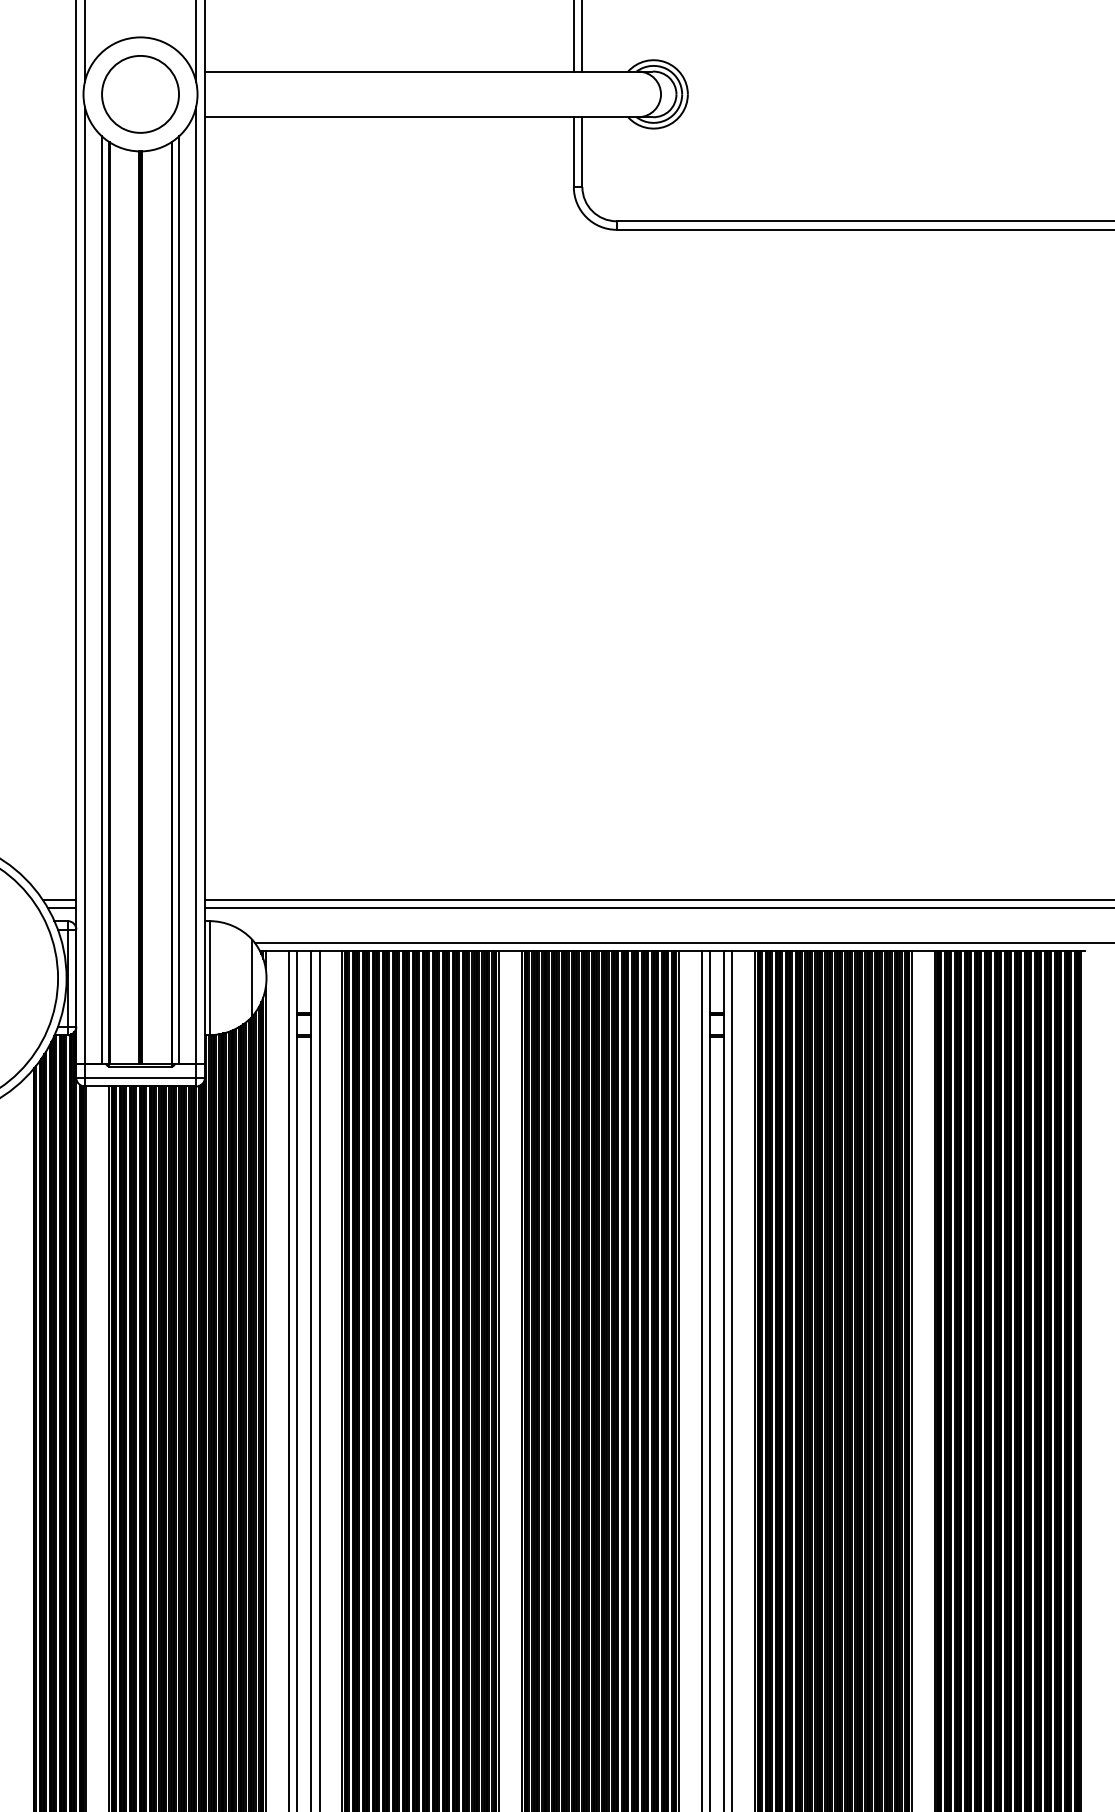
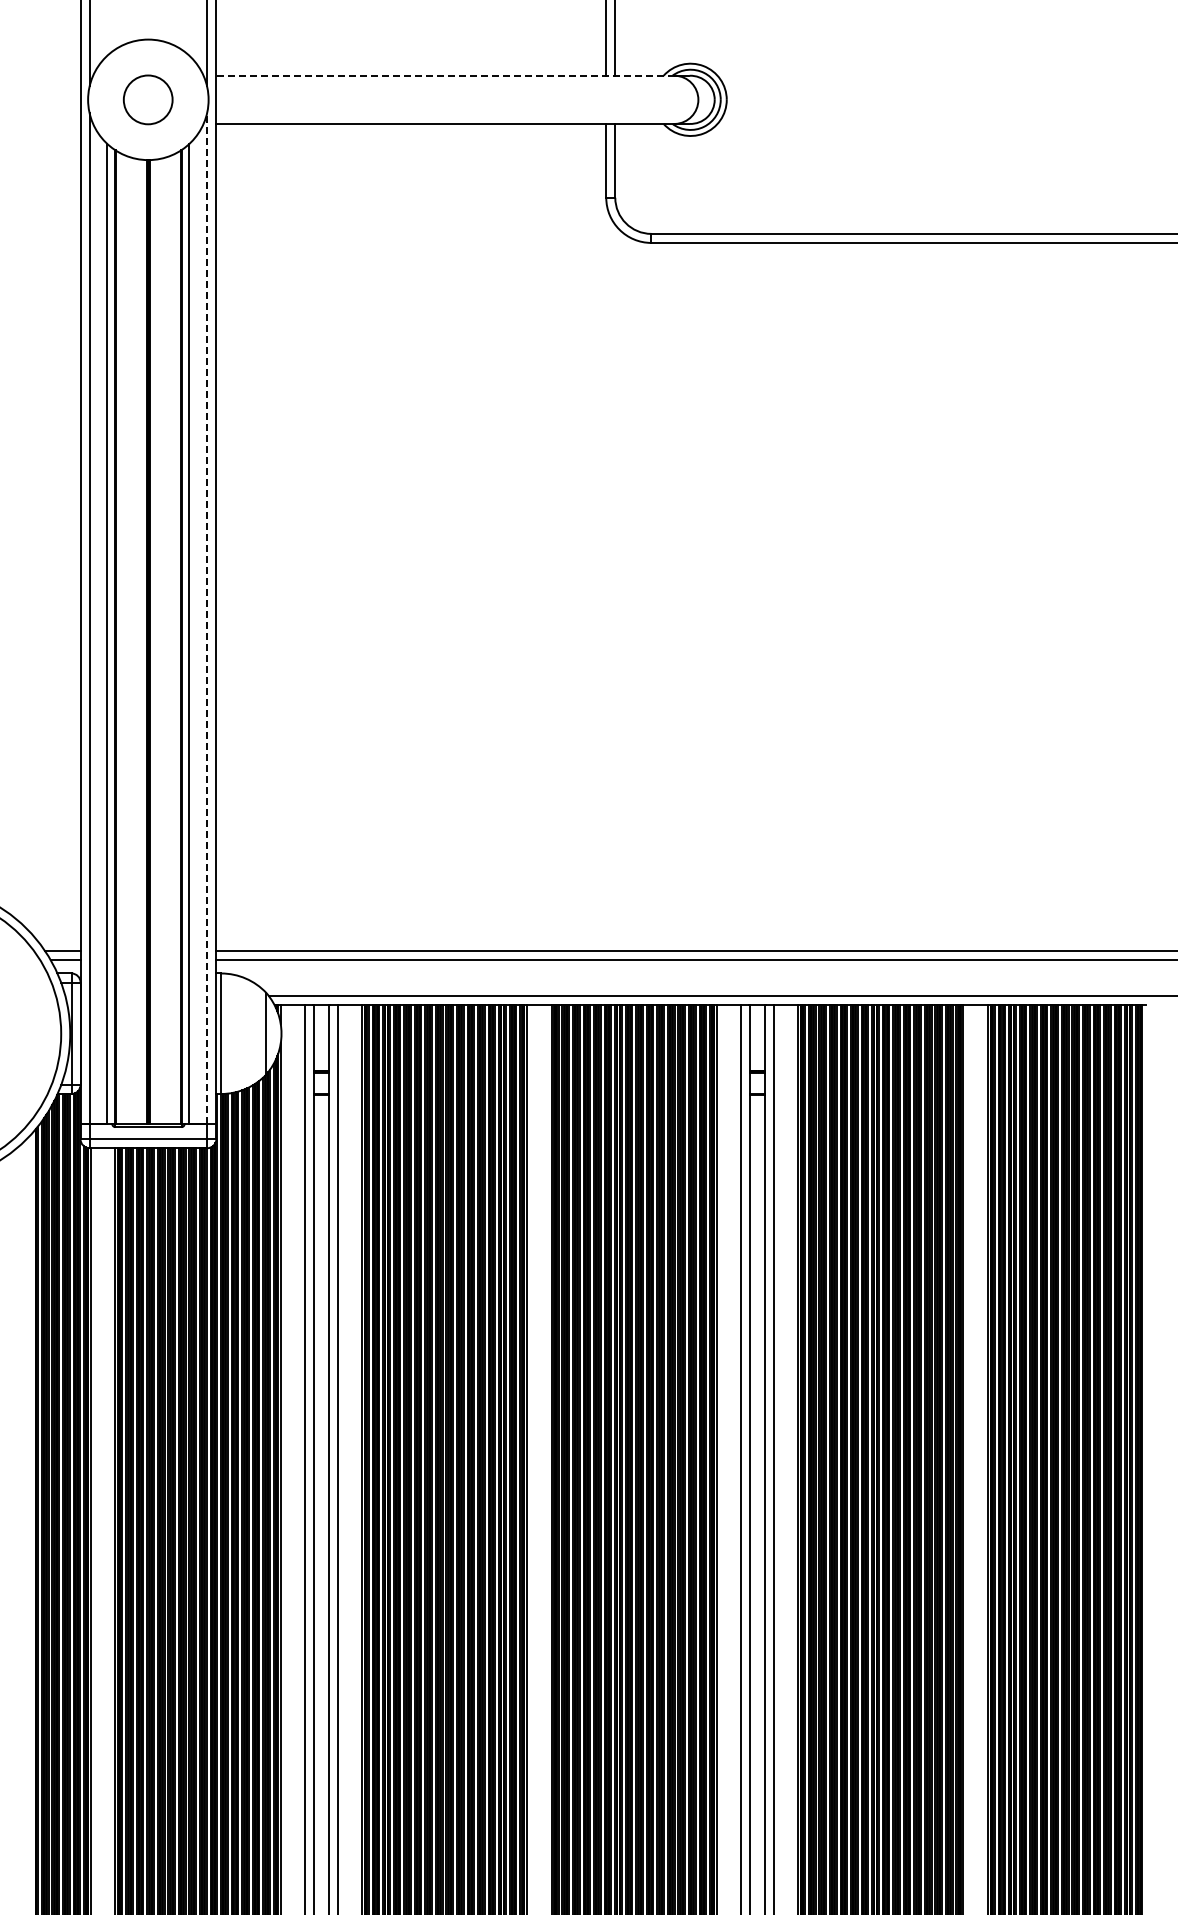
line: (421, 71) -> (445, 75), solid -> dashed
circle: (139, 94) -> (147, 99), size x0.6
line: (196, 585) -> (207, 618), solid -> dashed

